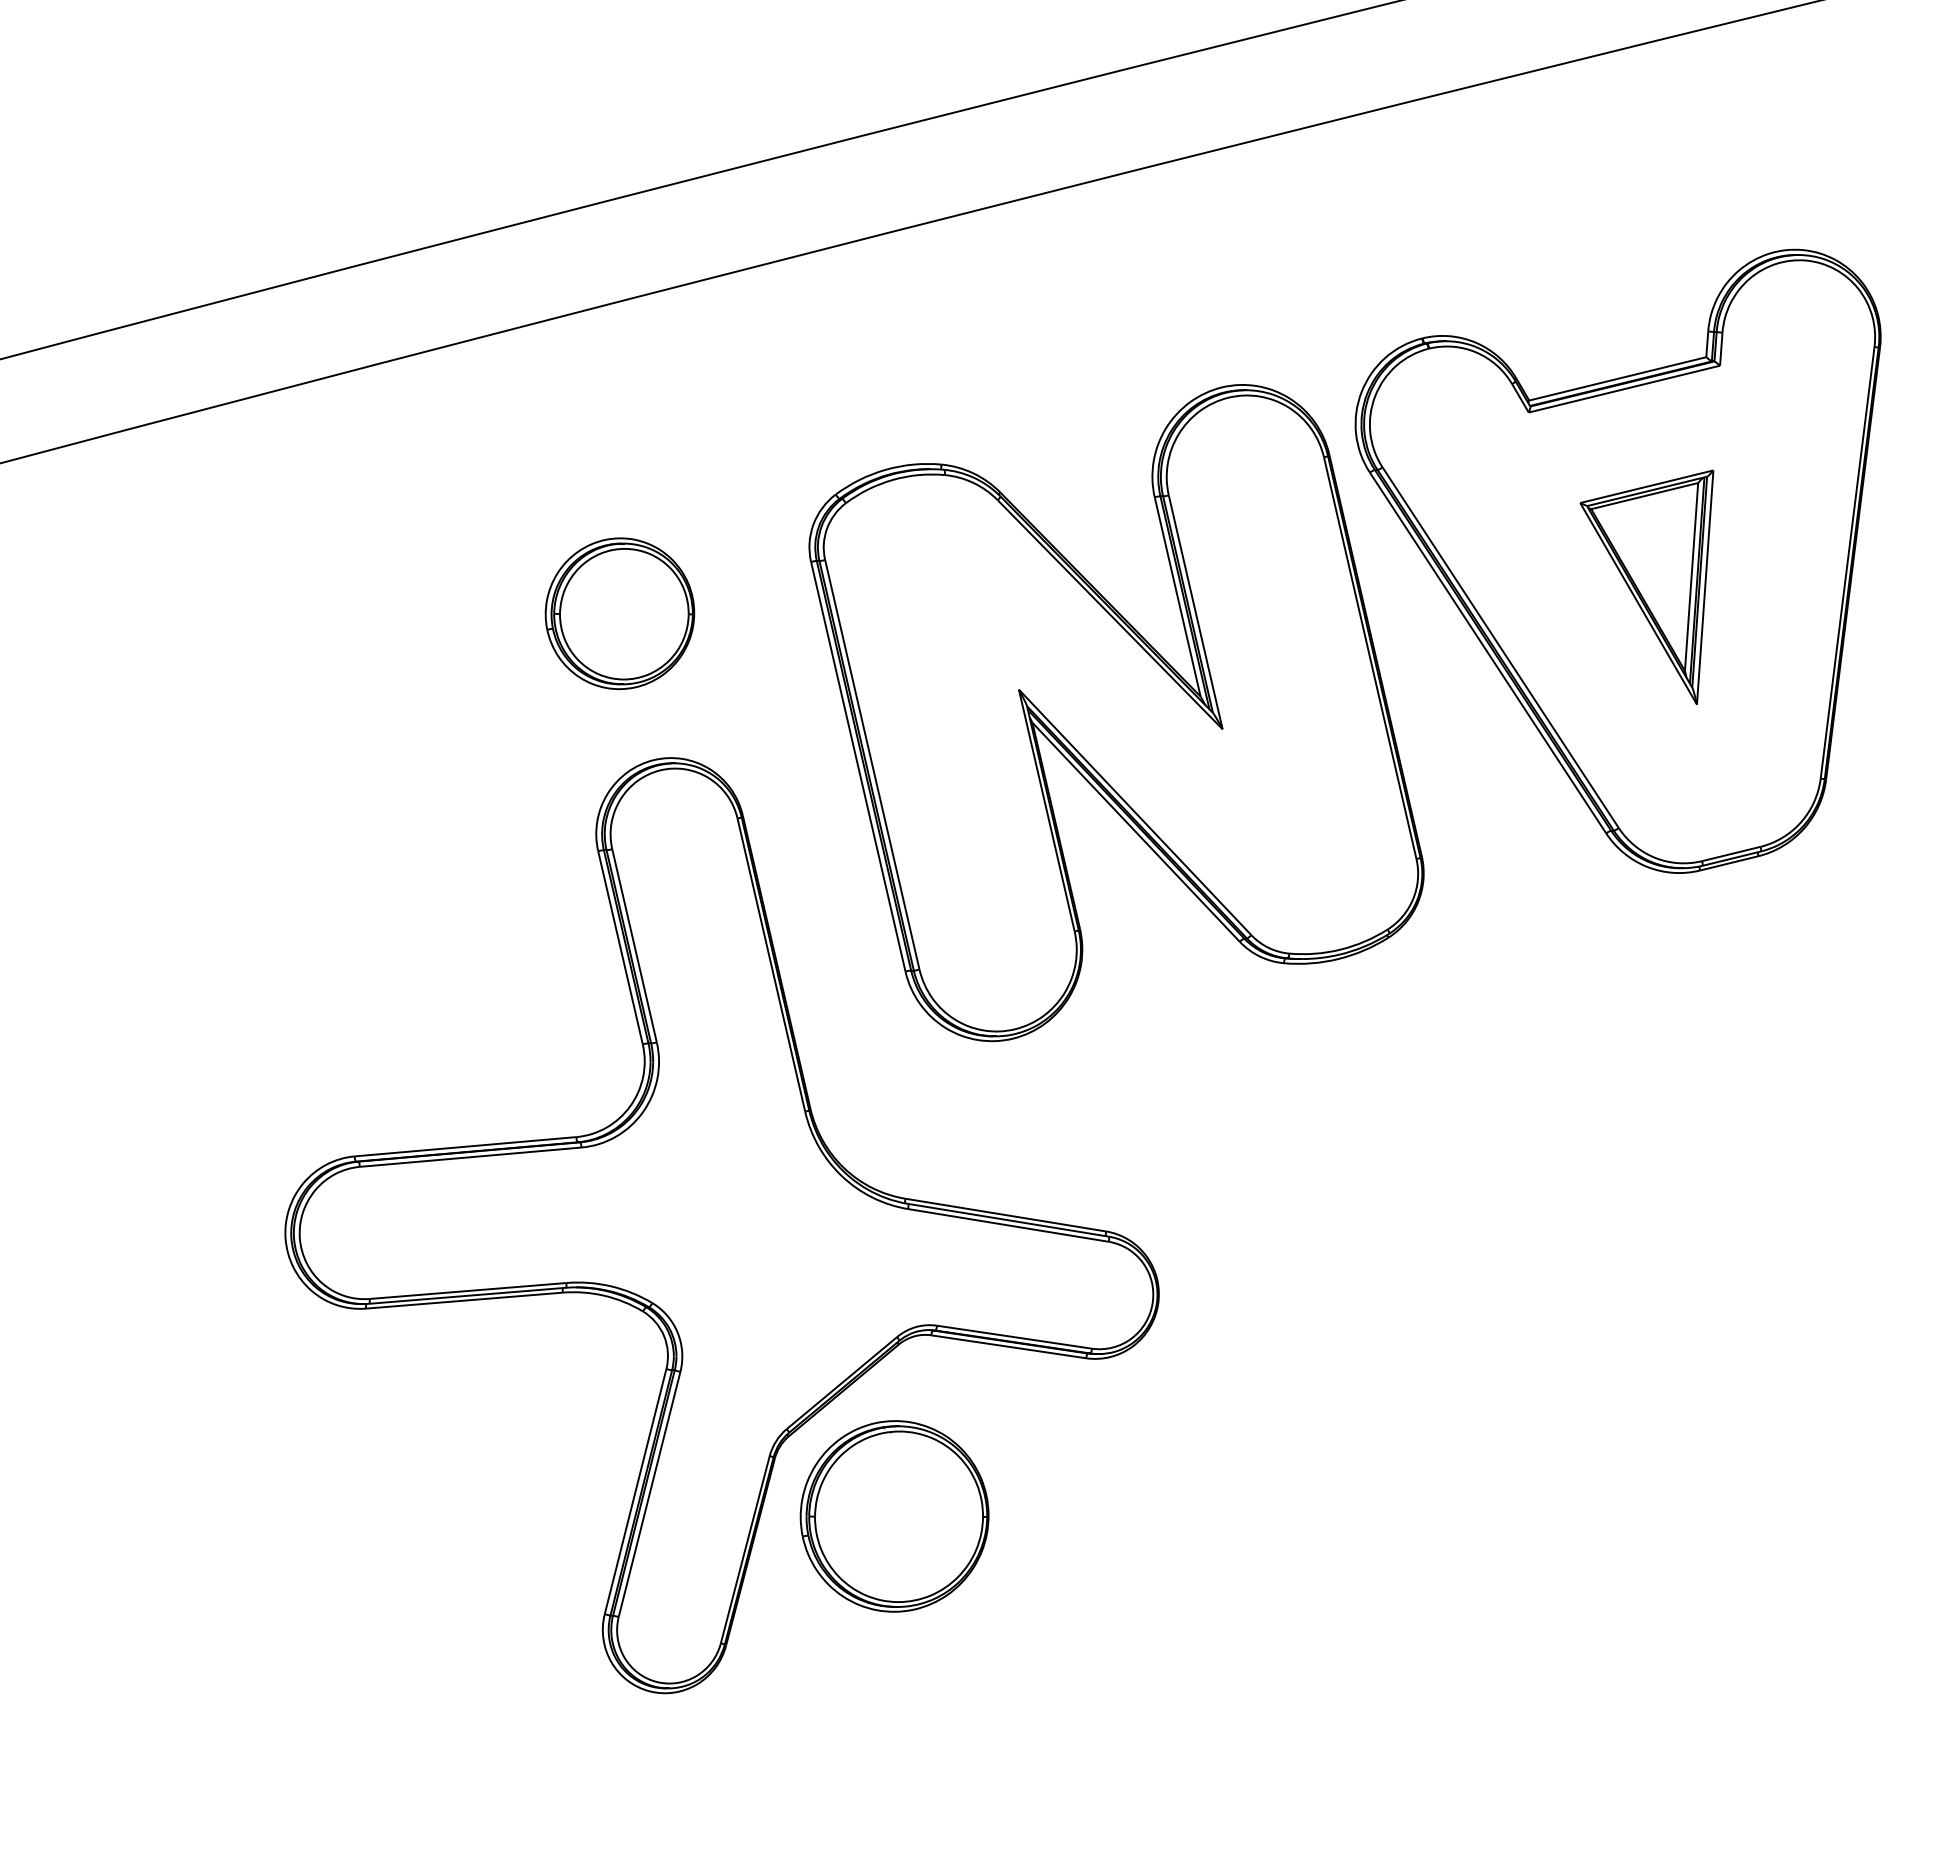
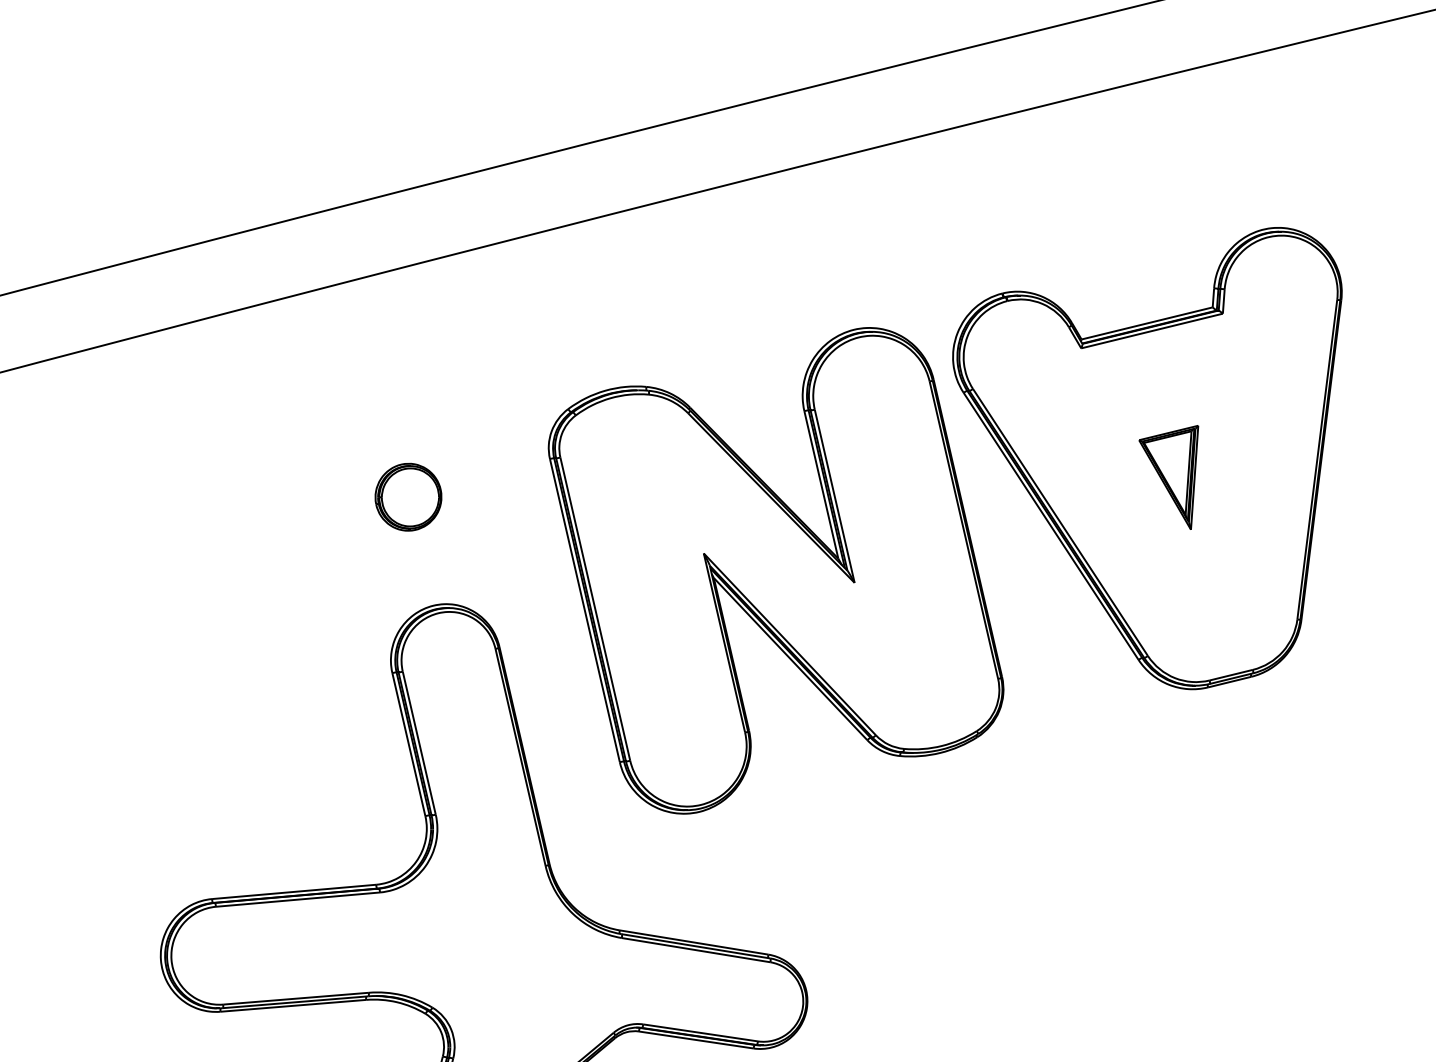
part: (1646, 586) -> (1168, 477), size x0.6
part: (619, 613) -> (408, 497), size x0.6

